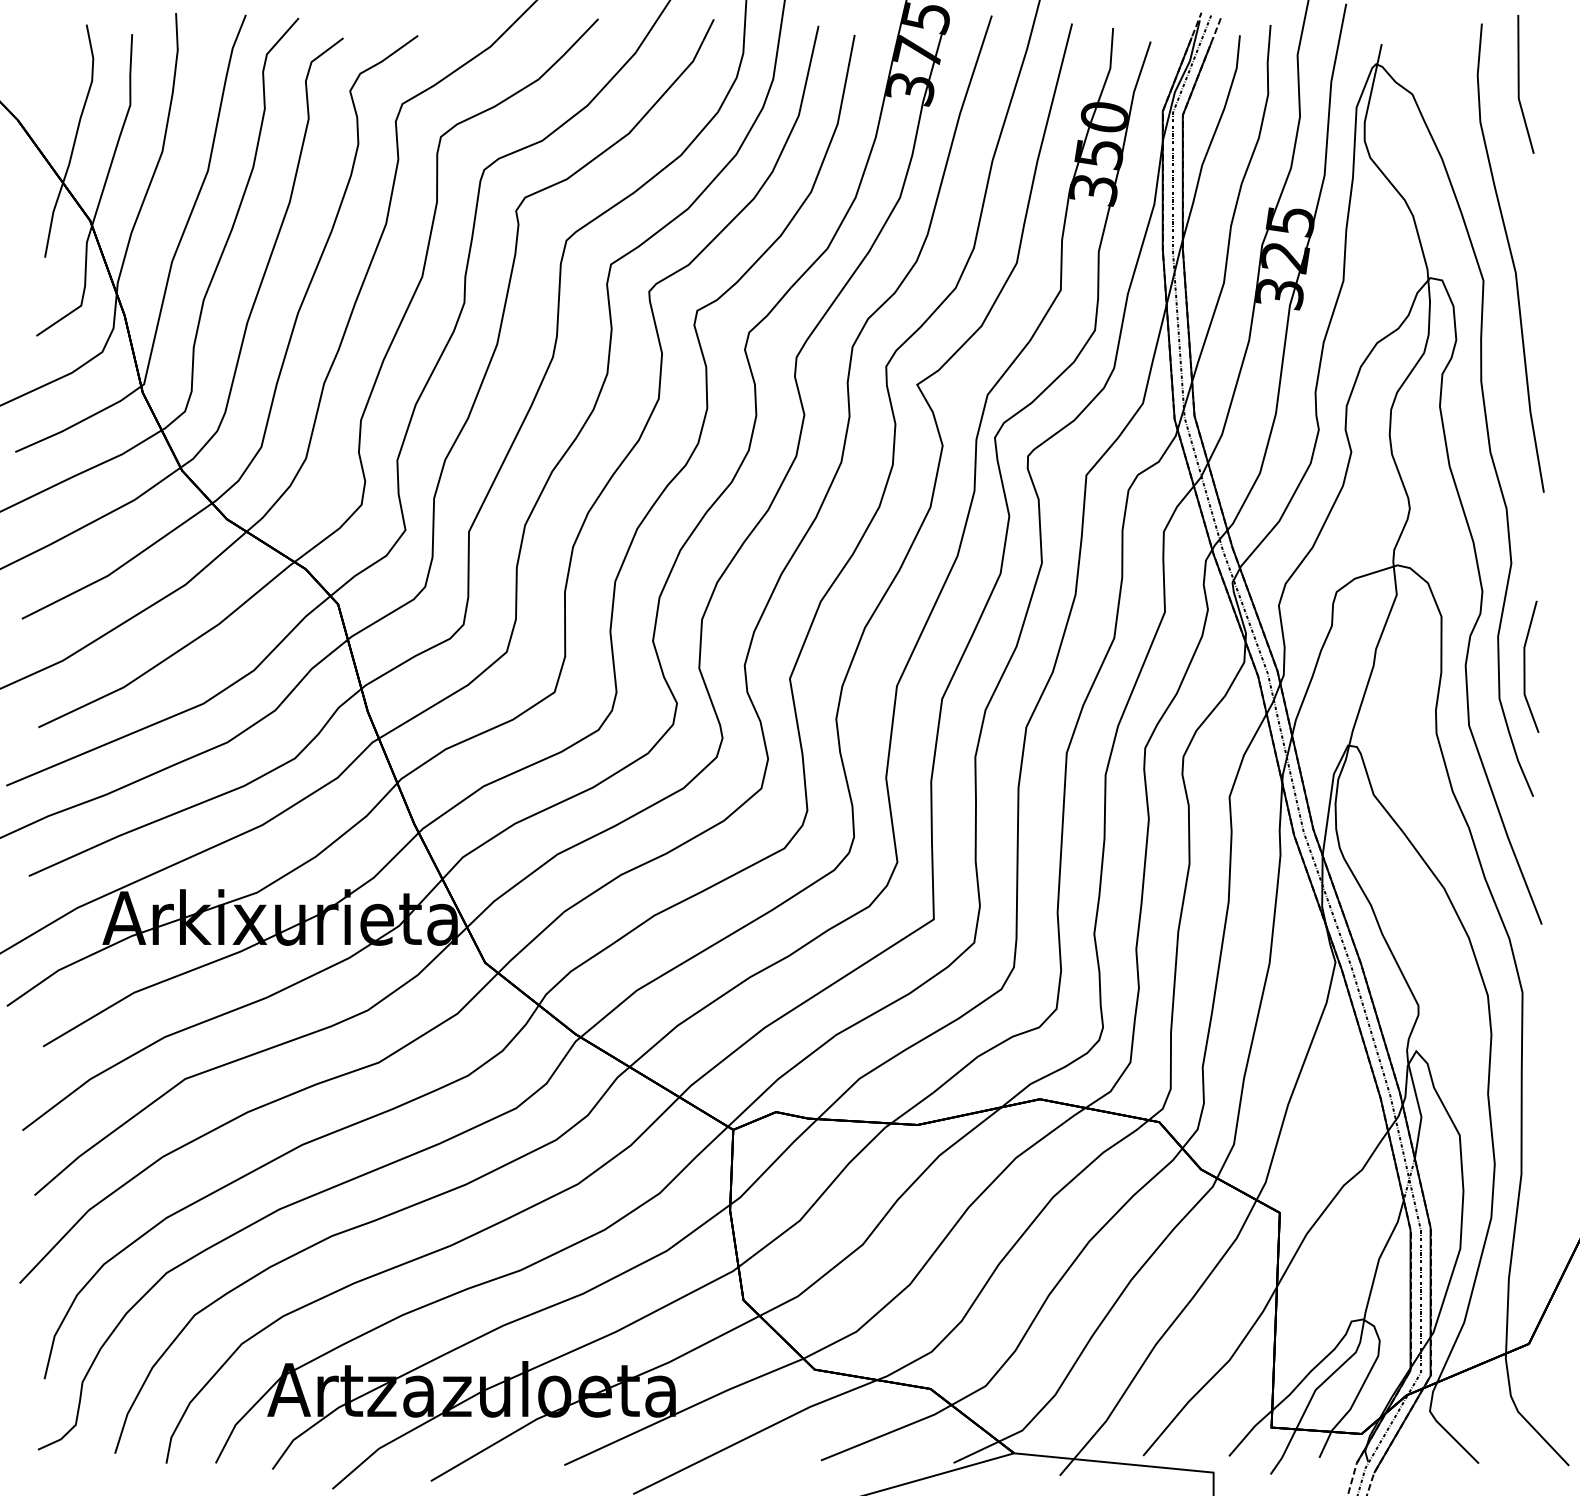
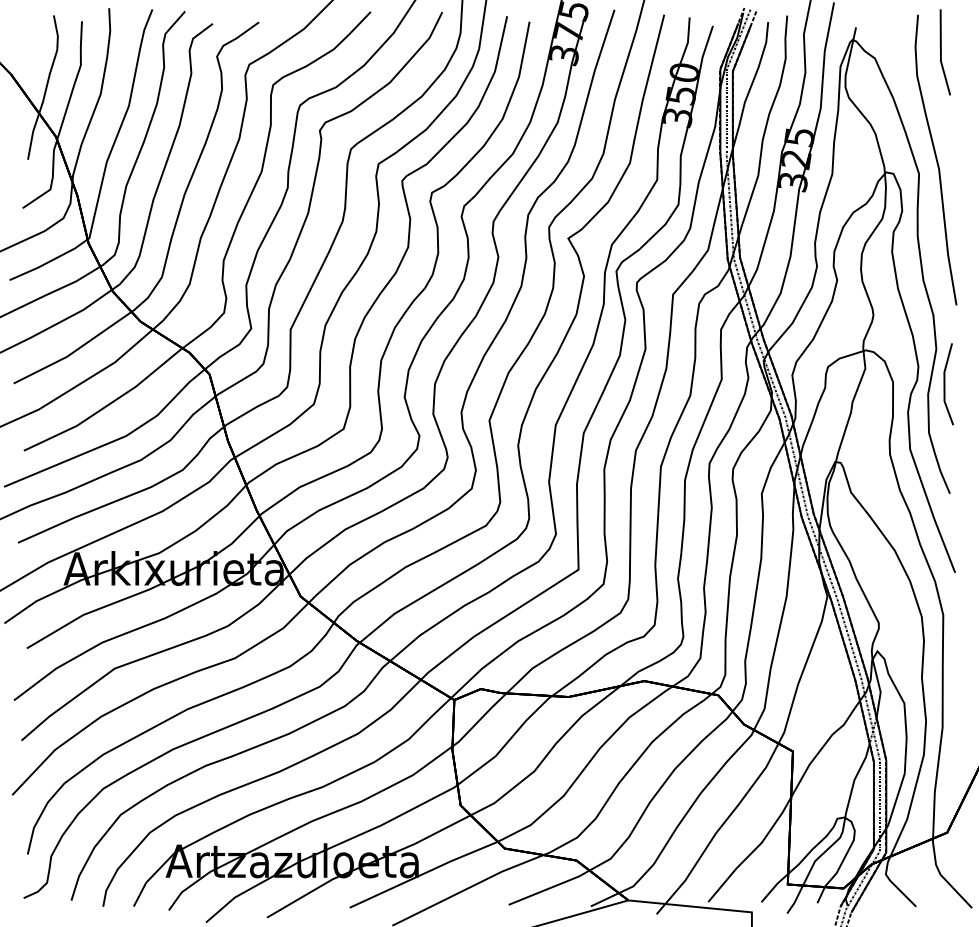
line: (1526, 667) -> (945, 384), moved

